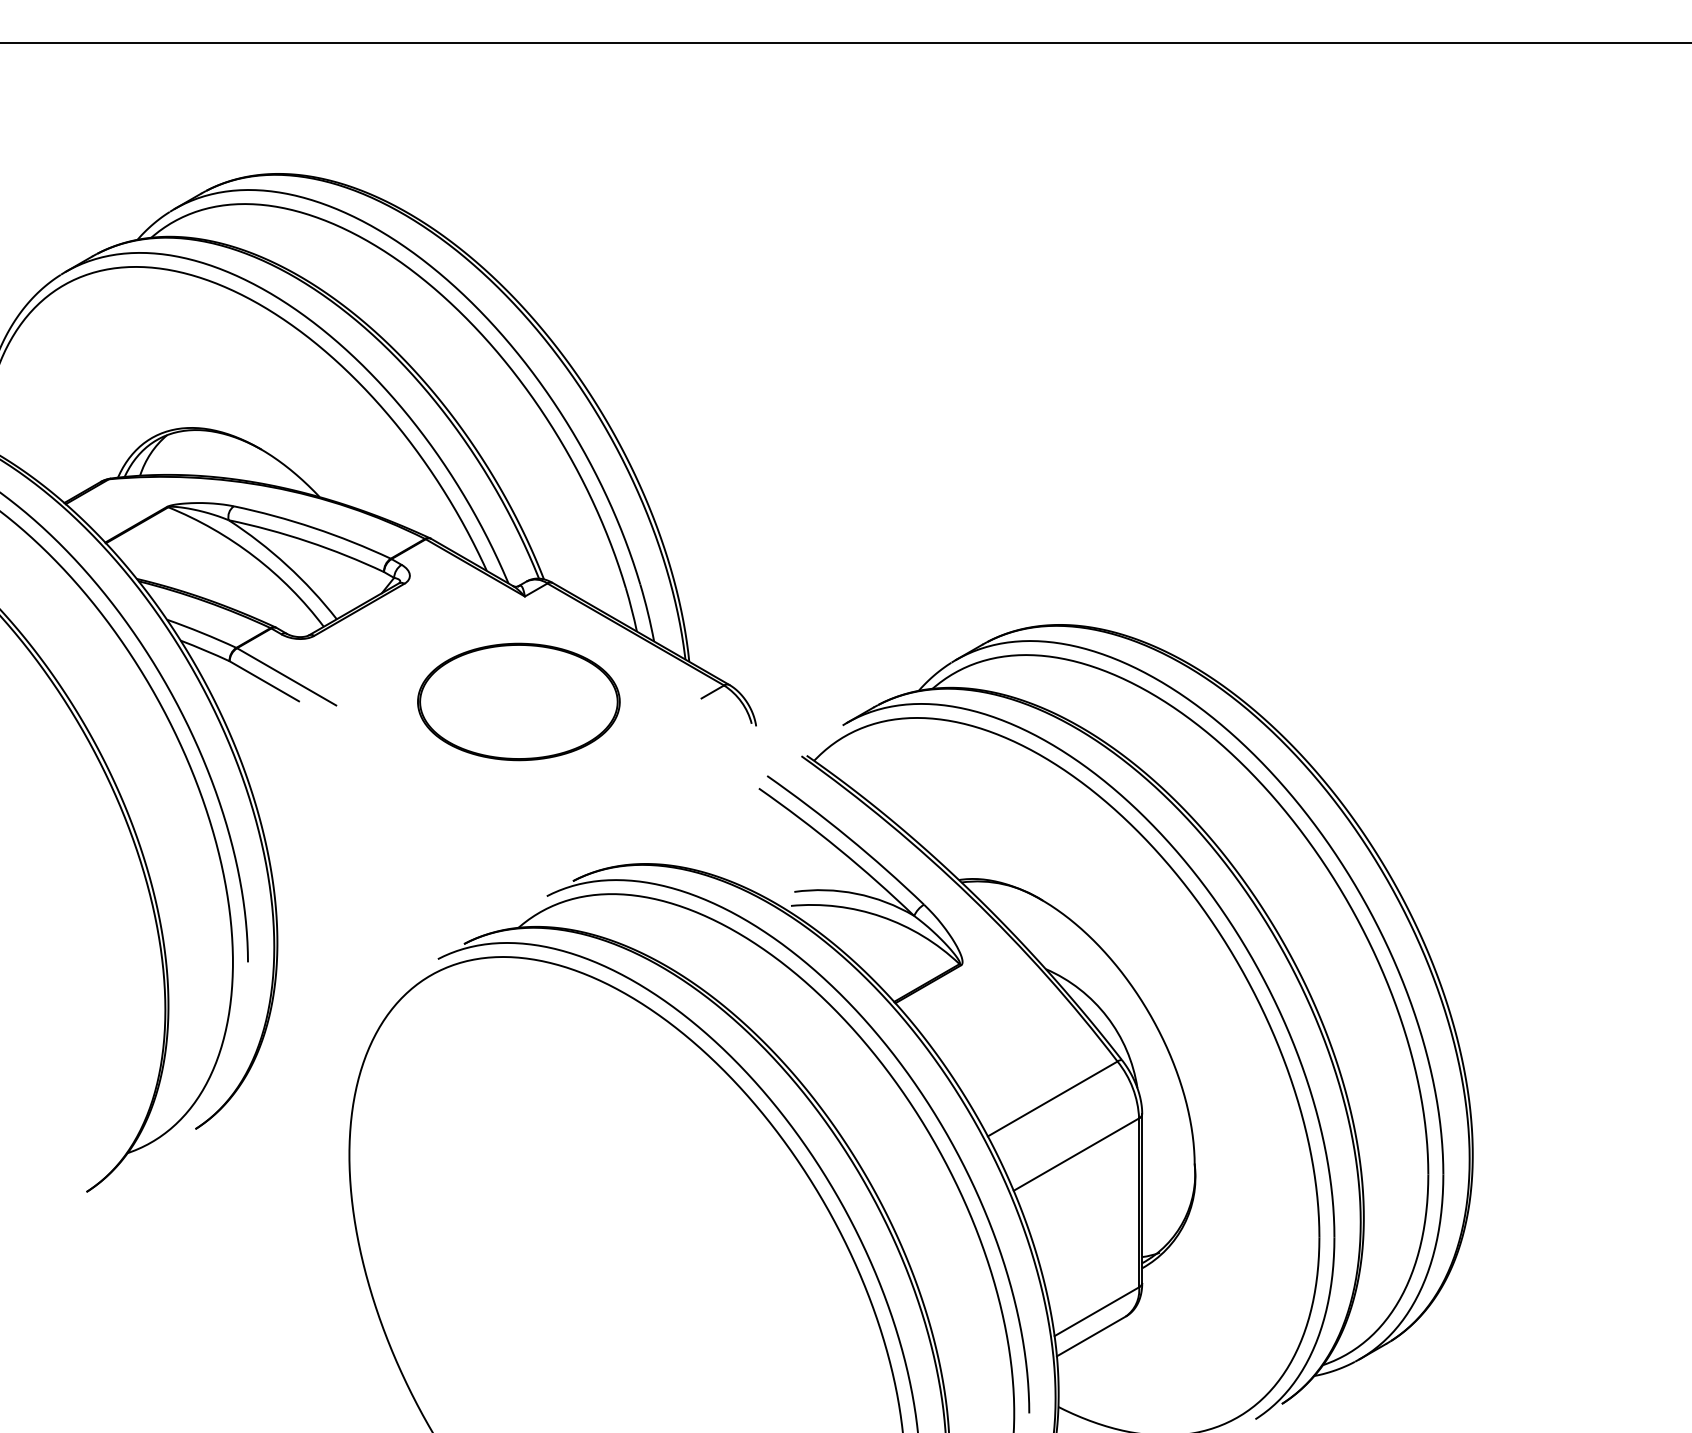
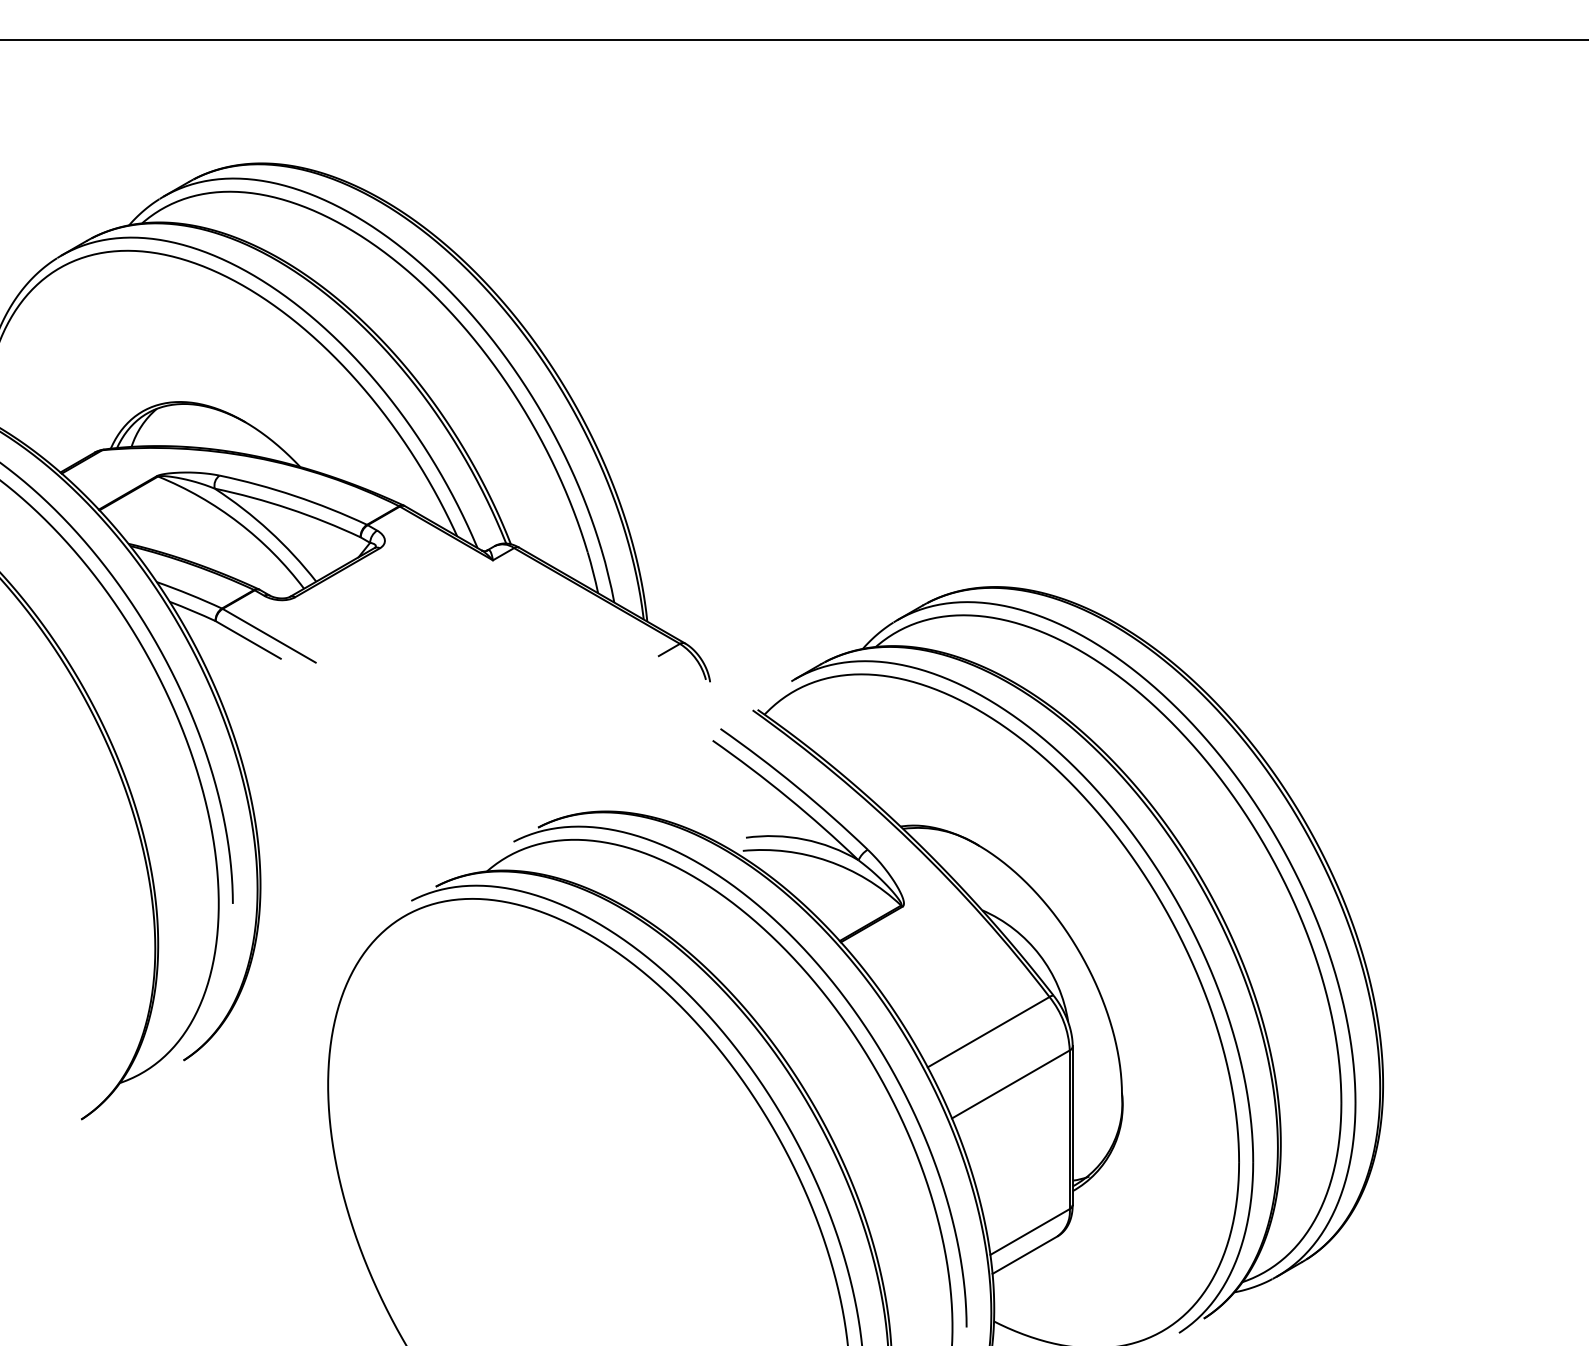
part: (518, 701) -> (486, 658), removed

